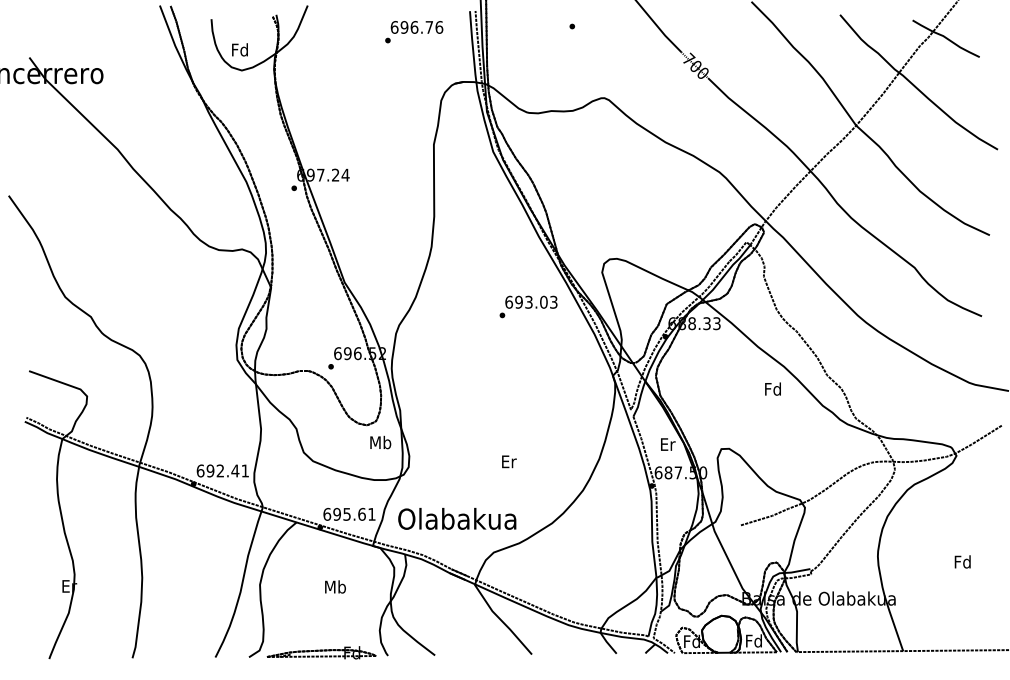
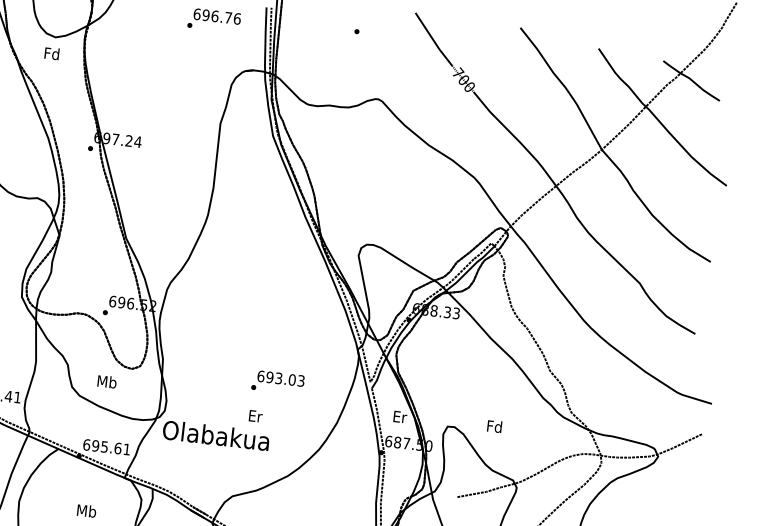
text: (239, 49) -> (51, 53), moved
text: (528, 306) -> (278, 382), moved
text: (772, 388) -> (494, 425), moved
text: (380, 442) -> (106, 381), moved
text: (457, 518) -> (216, 435), moved

